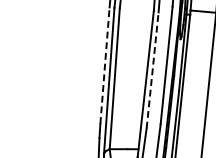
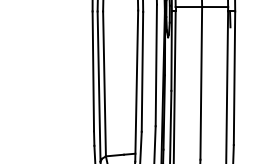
line: (105, 65) -> (93, 71), dashed -> solid
line: (152, 70) -> (142, 71), dashed -> solid

